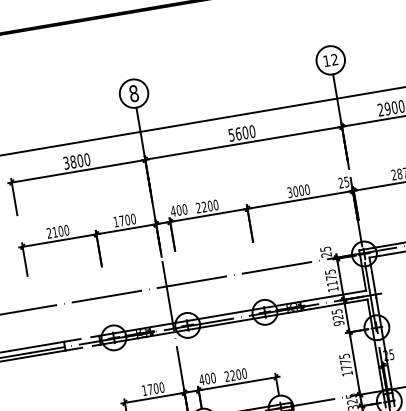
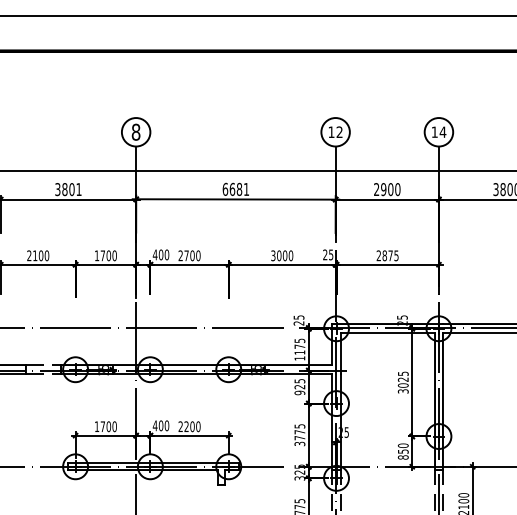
text: (241, 132) -> (235, 188), 5600 -> 6681
text: (86, 159) -> (78, 189), 3800 -> 3801
text: (204, 206) -> (186, 255), 2200 -> 2700
text: (347, 373) -> (299, 443), 1775 -> 3775

